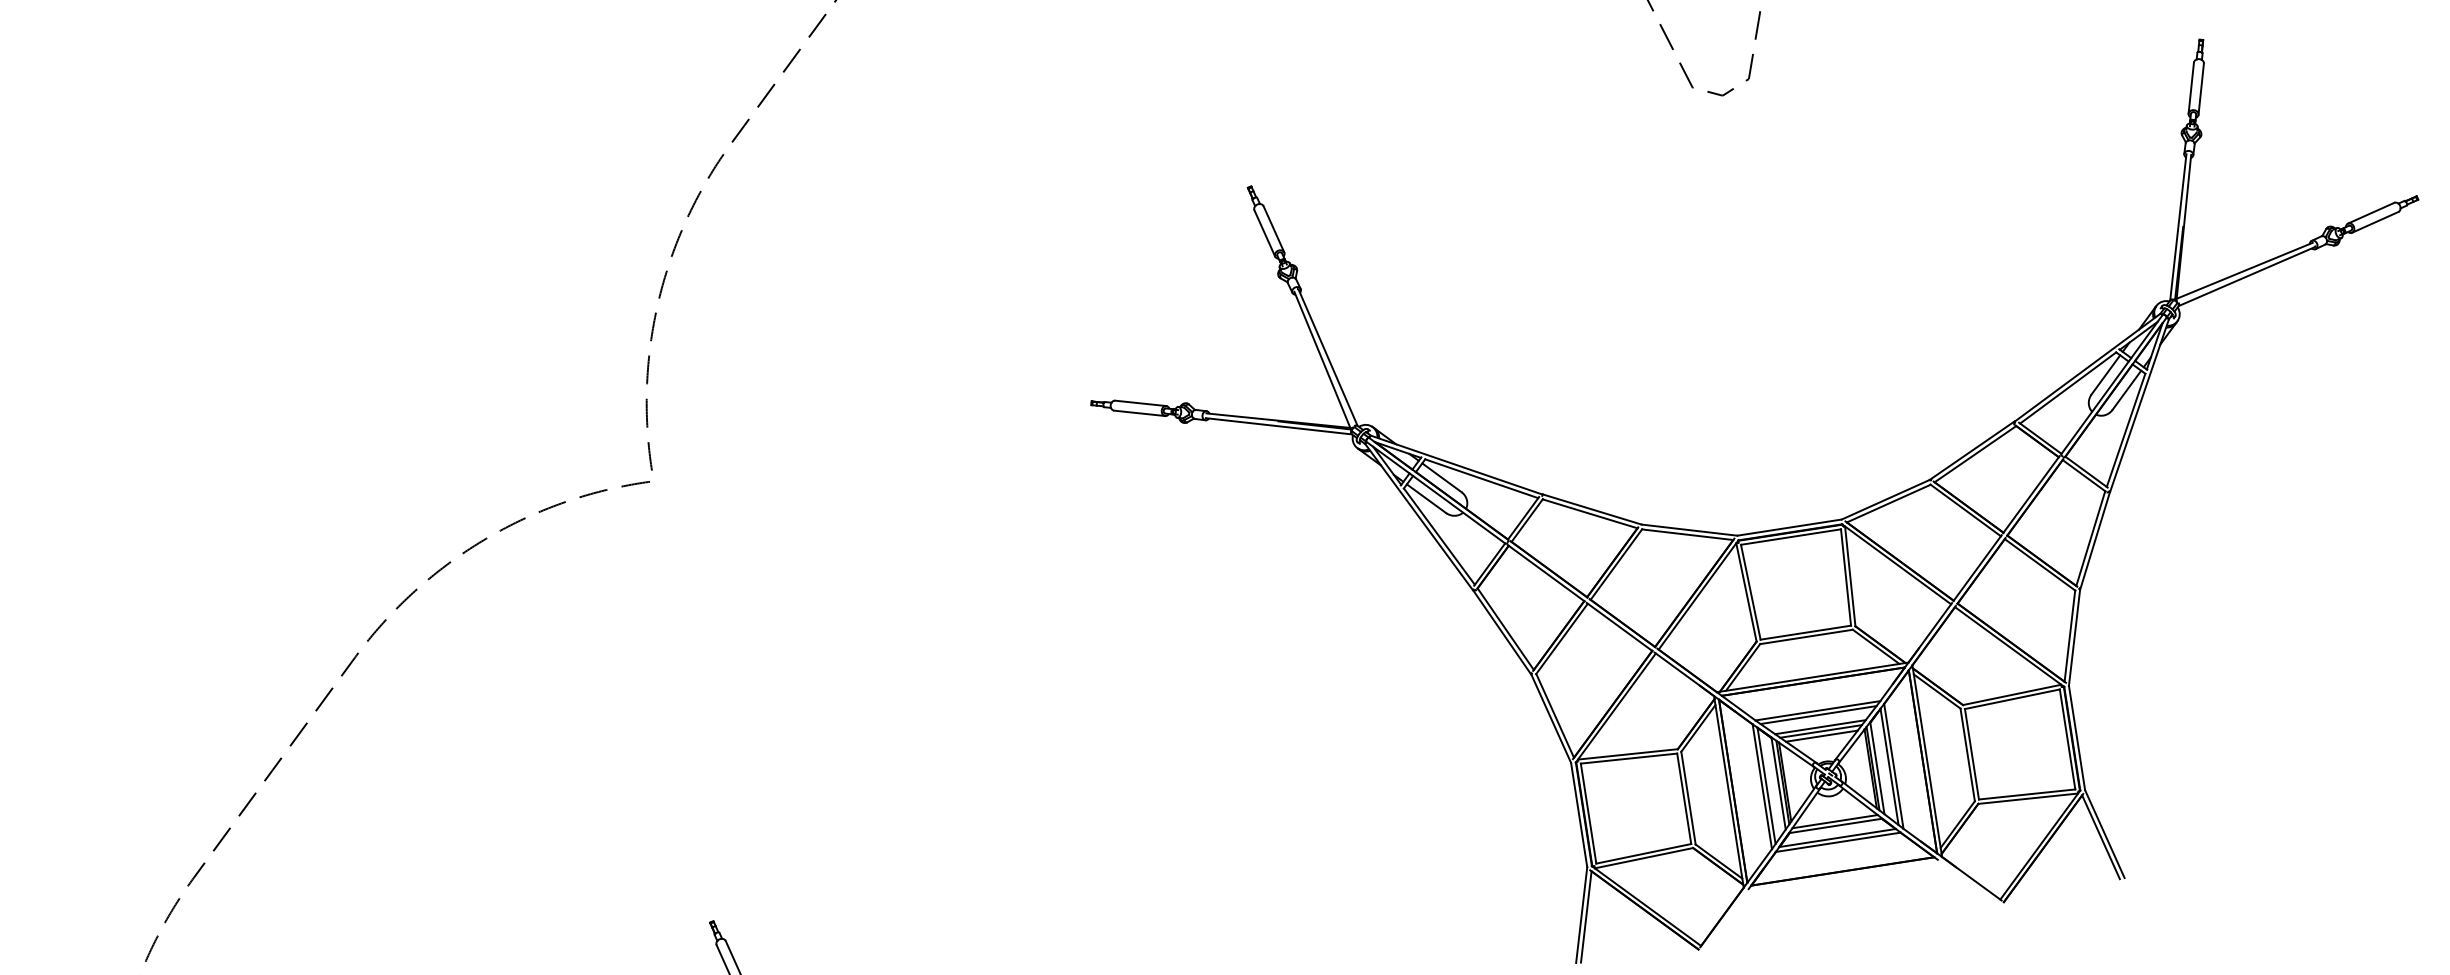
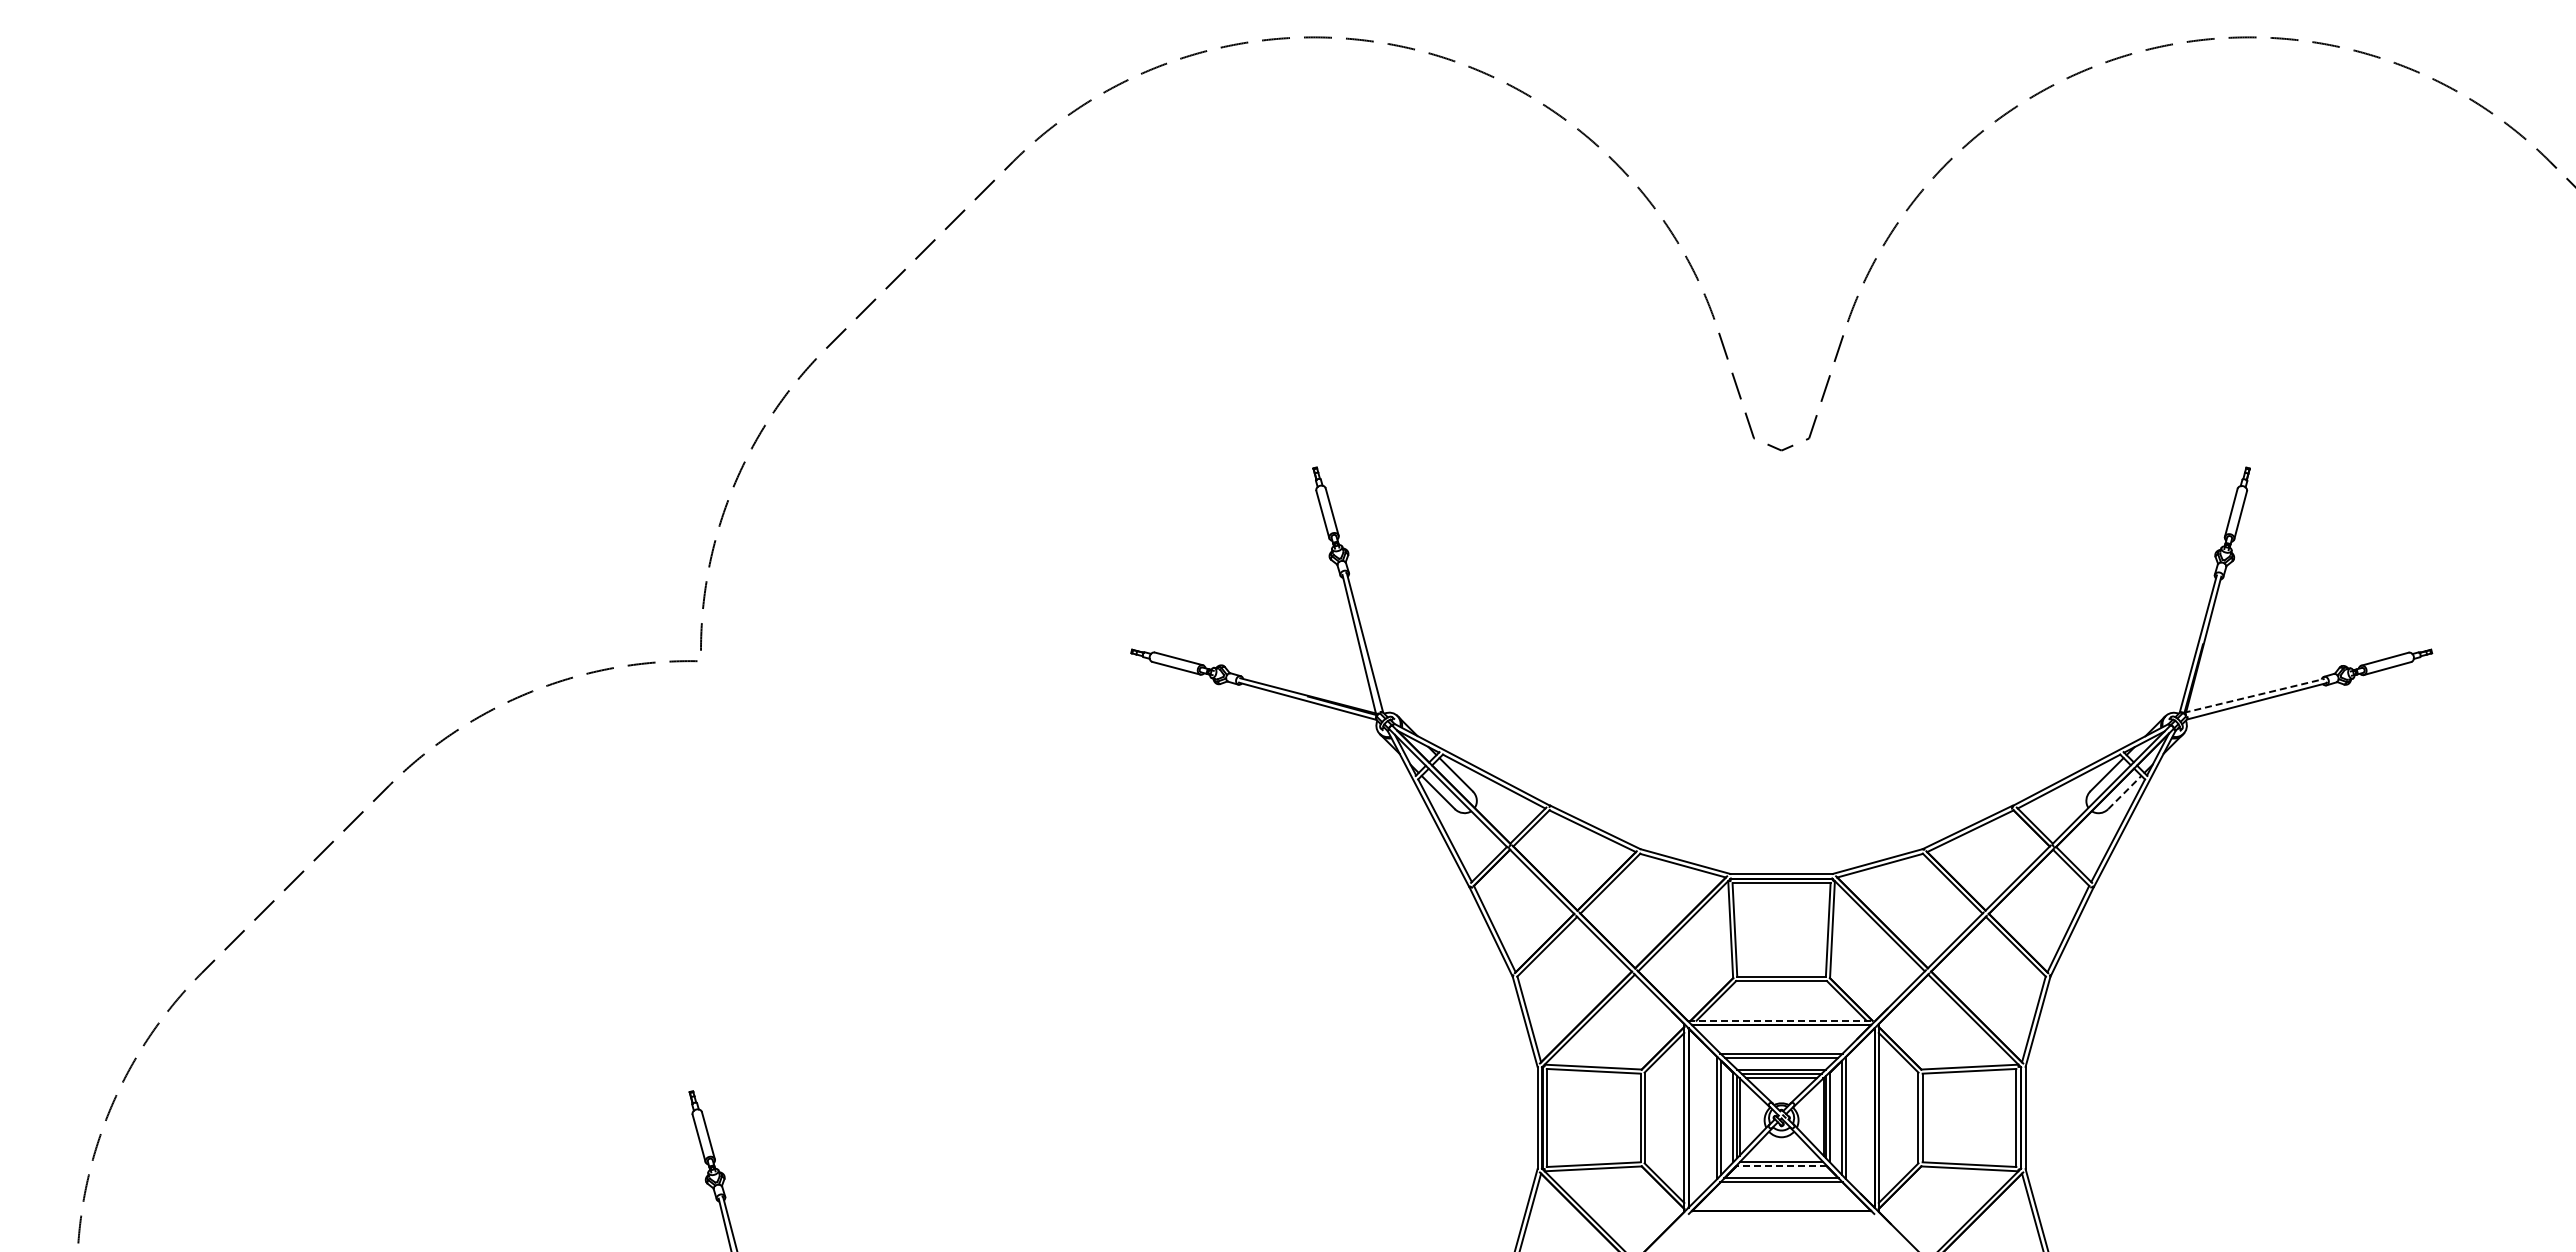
line: (2243, 270) -> (2254, 695), solid -> dashed
line: (2126, 390) -> (2124, 792), solid -> dashed
line: (1813, 676) -> (1782, 1020), solid -> dashed
line: (1835, 826) -> (1781, 1166), solid -> dashed

